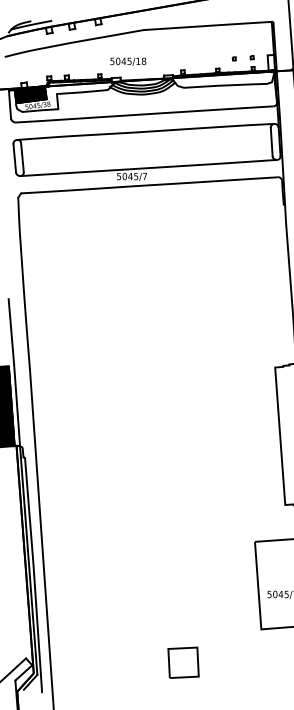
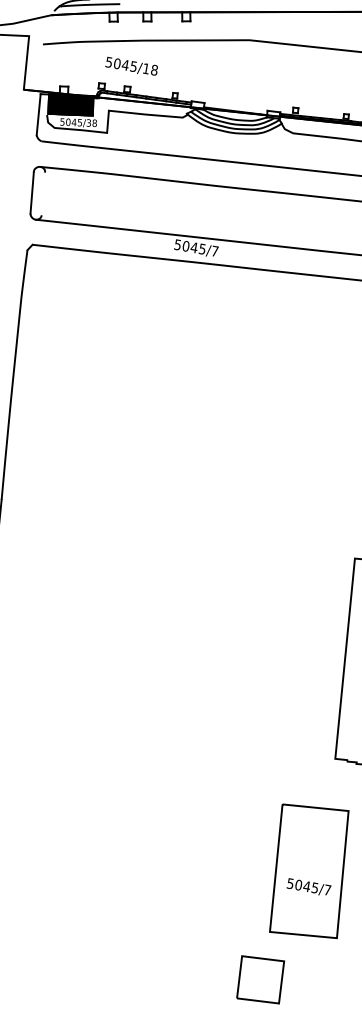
text: (128, 61) -> (132, 66), moved
line: (22, 157) -> (43, 193), removed
part: (183, 662) -> (260, 979), moved

